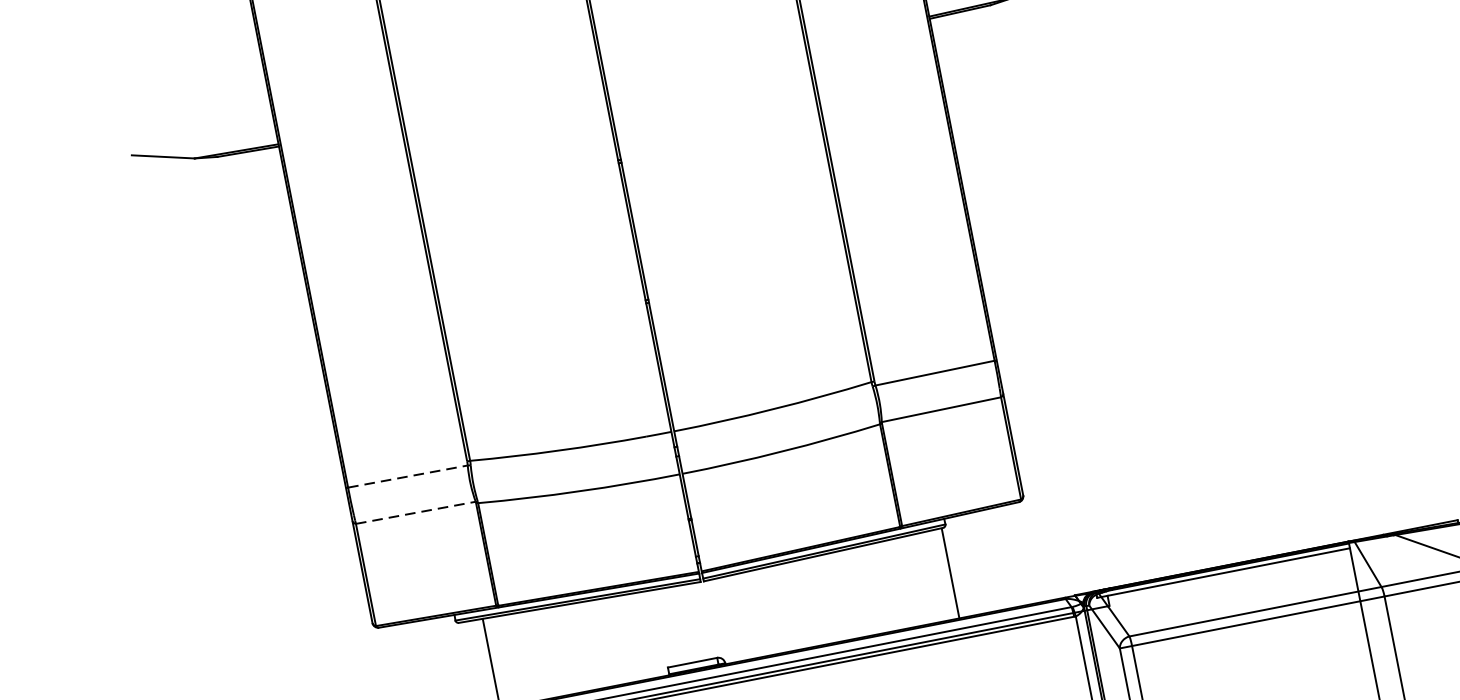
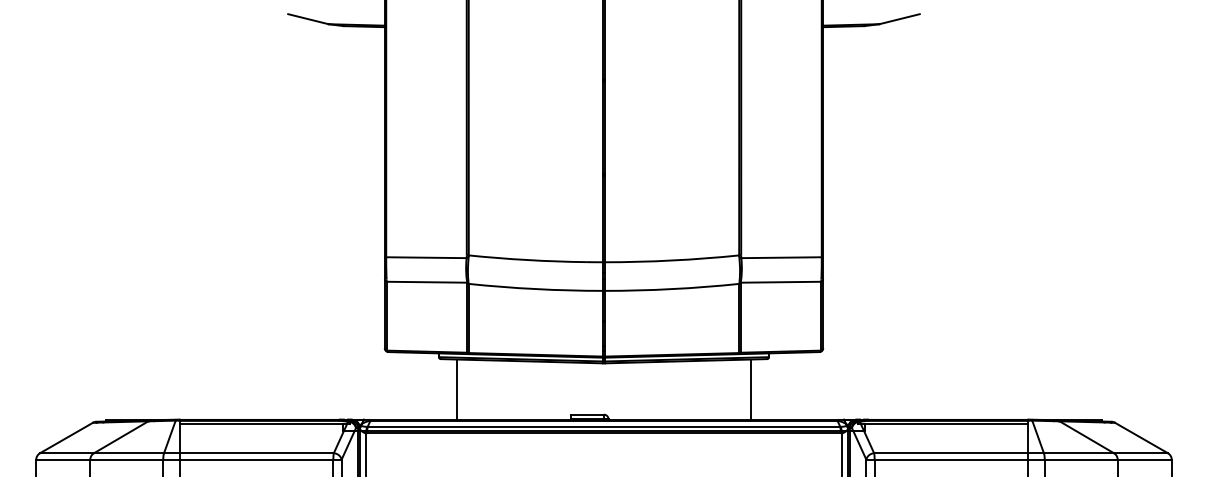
line: (407, 476) -> (426, 257), dashed -> solid
line: (416, 513) -> (427, 282), dashed -> solid
line: (951, 573) -> (751, 389), moved

